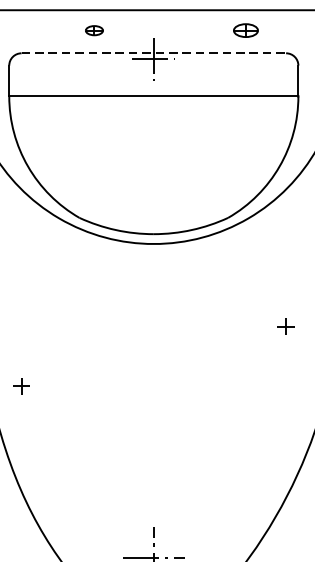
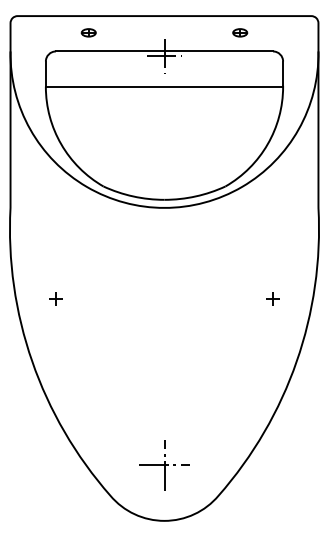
part: (94, 30) -> (88, 32), moved
part: (246, 30) -> (240, 32), size x0.71
line: (153, 53) -> (164, 51), dashed -> solid
part: (285, 326) -> (272, 298), moved
part: (20, 386) -> (55, 298), moved

